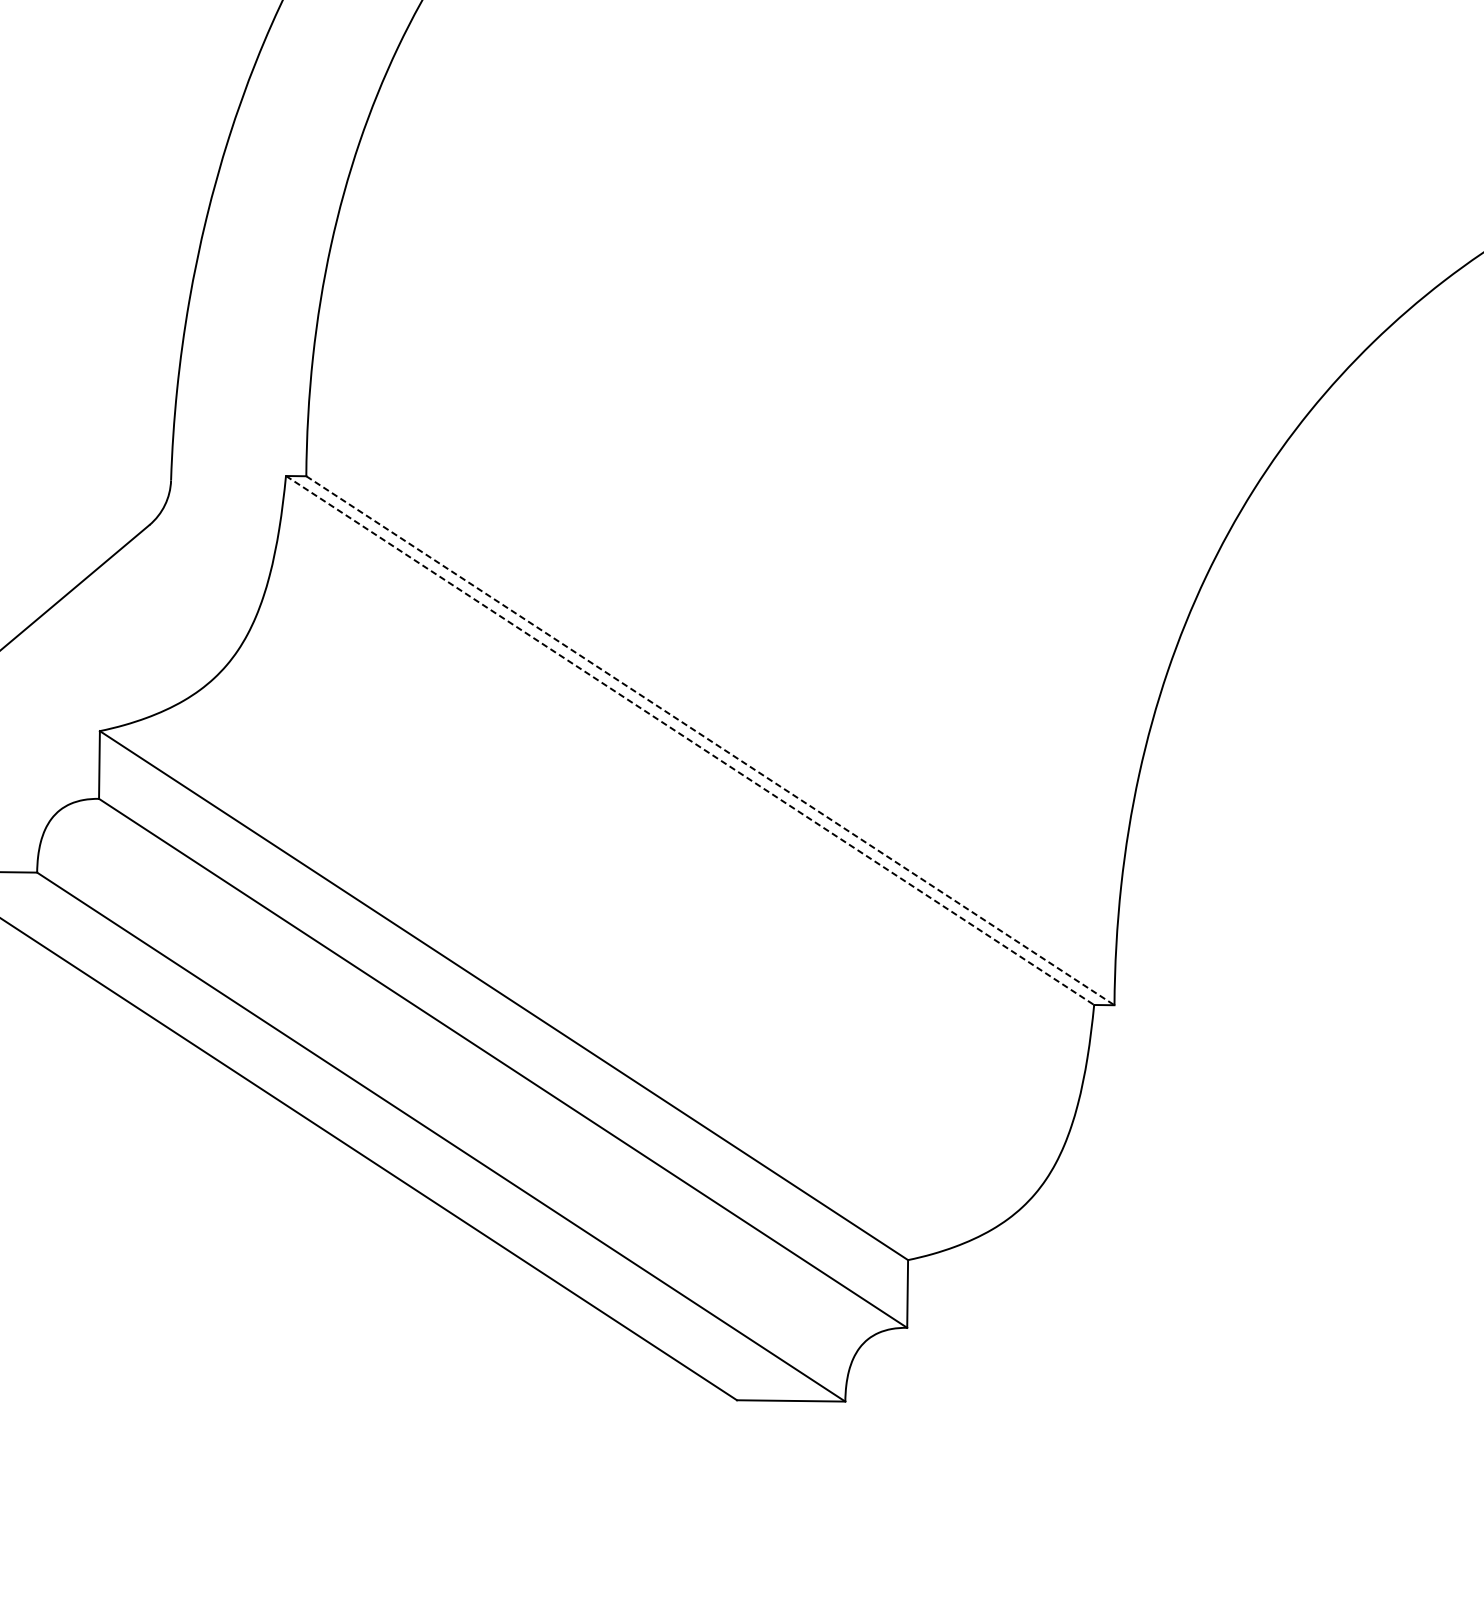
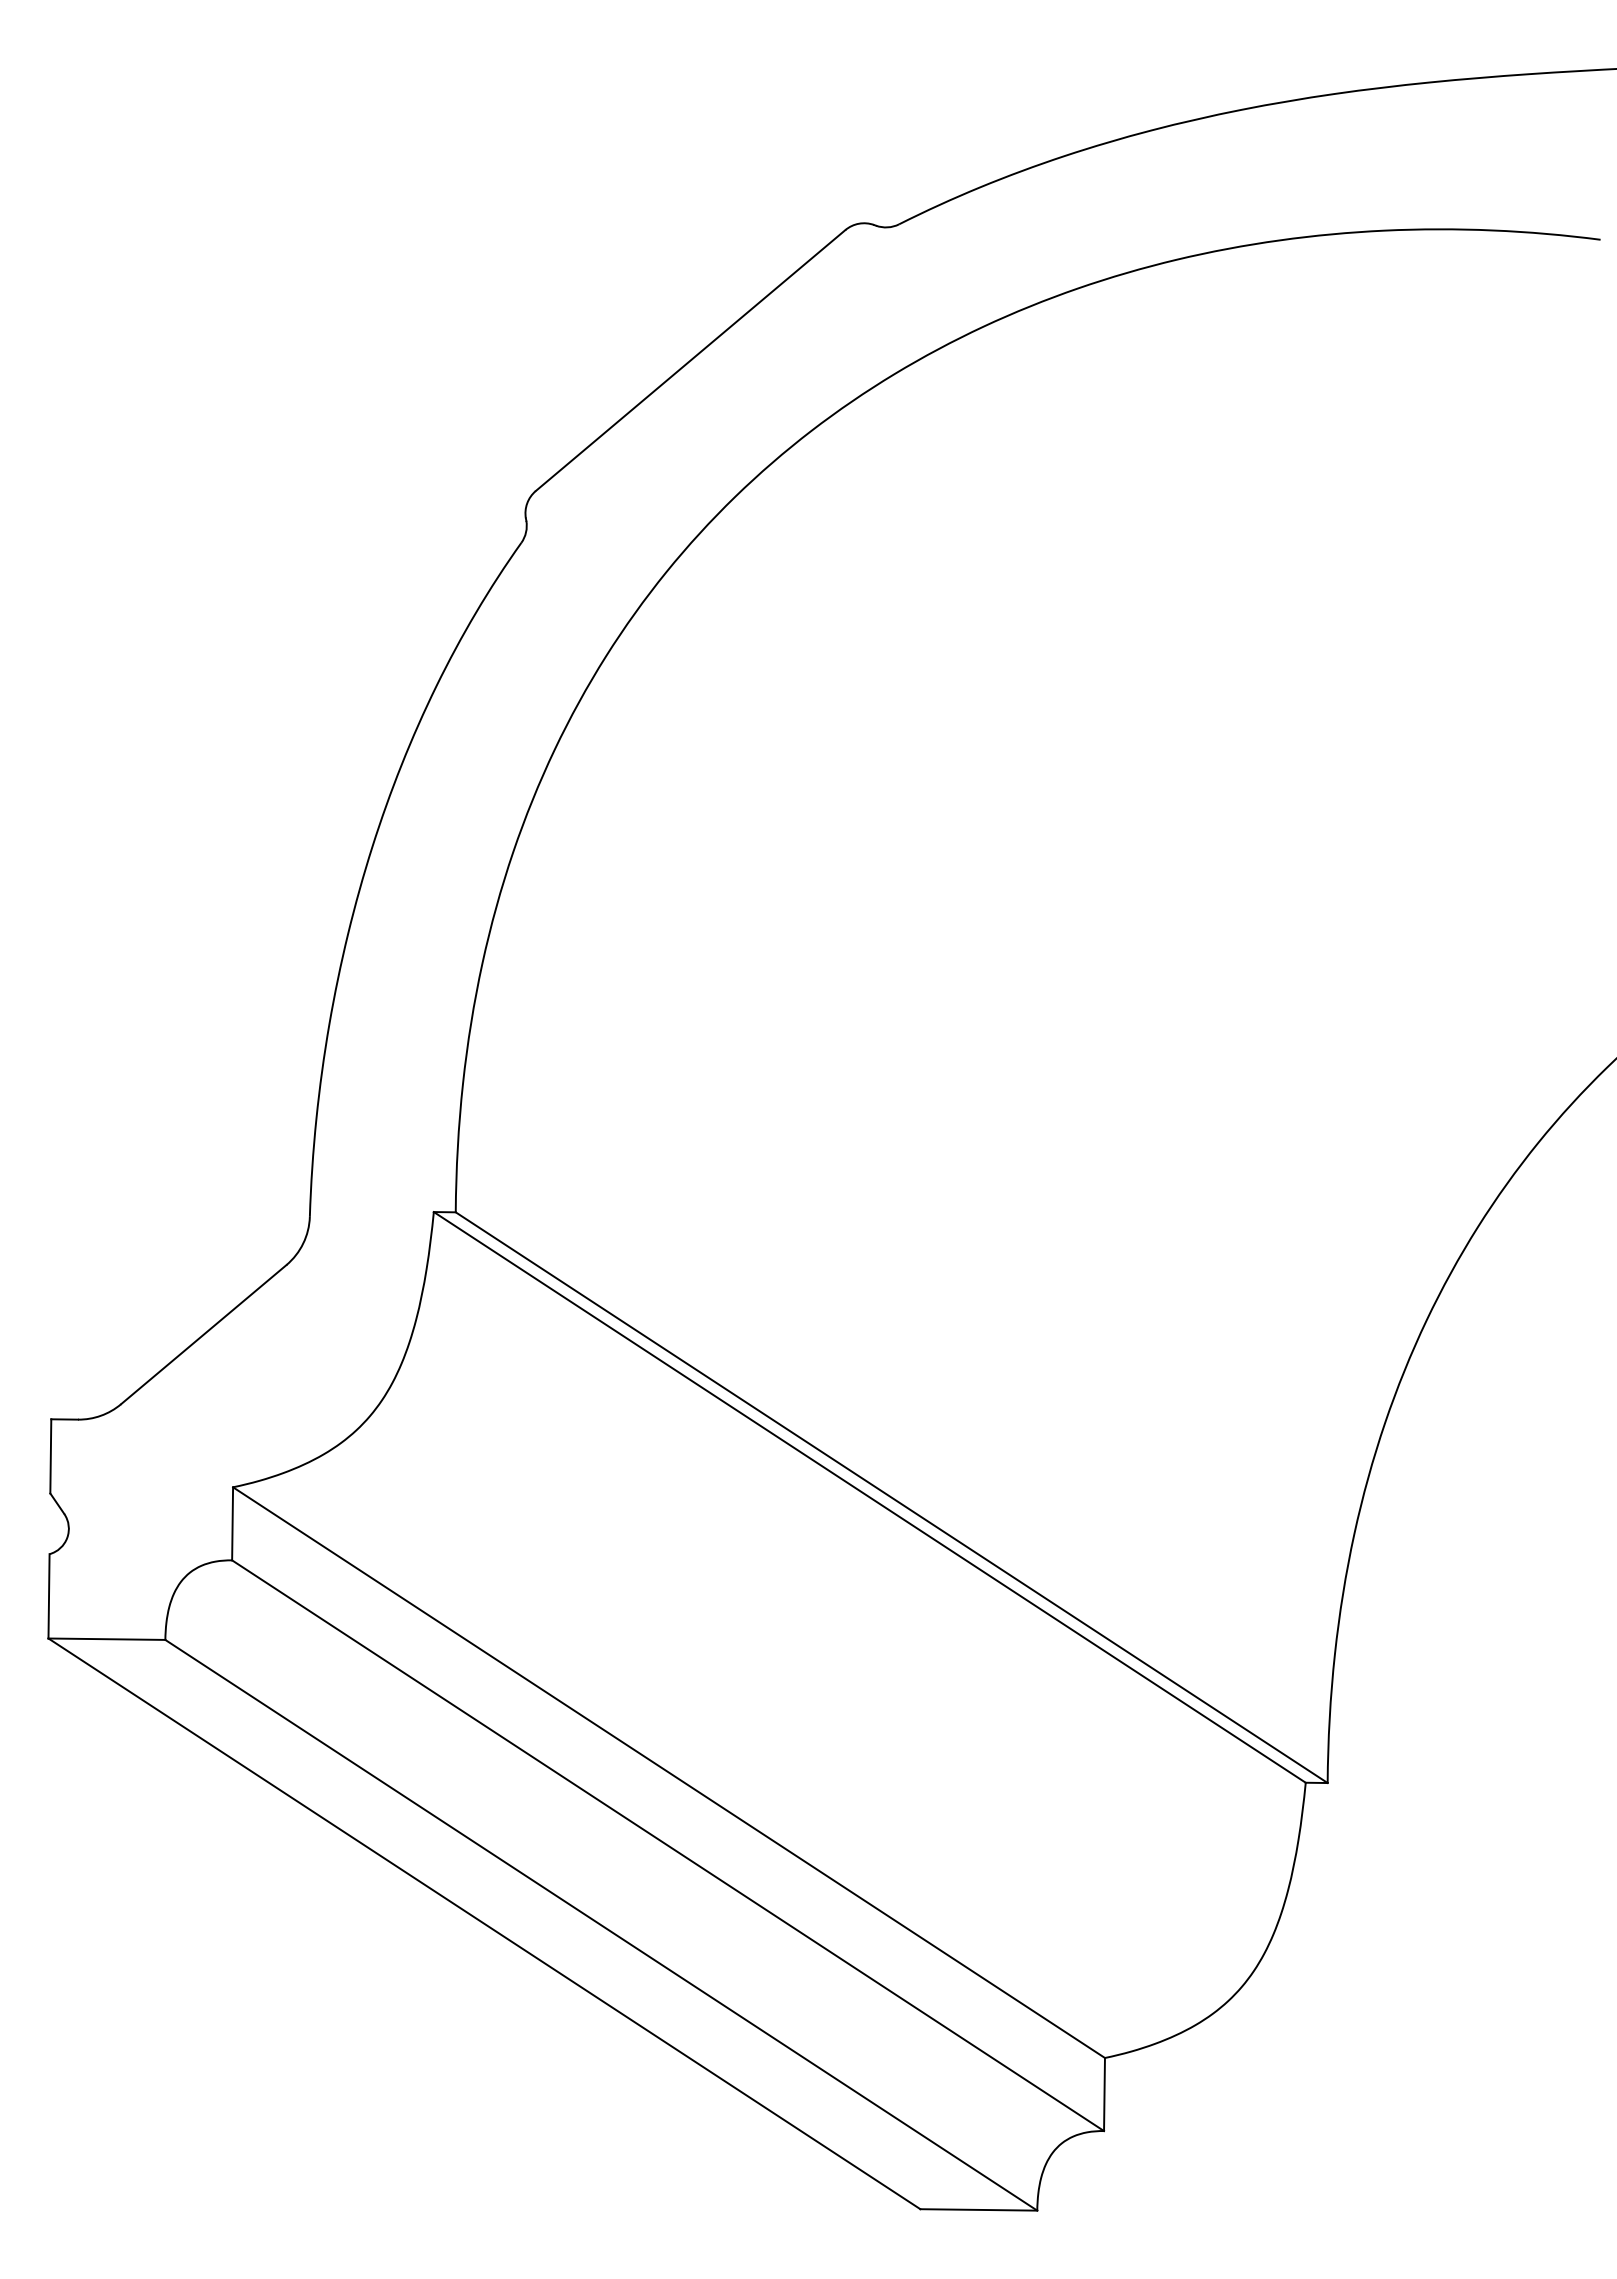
line: (690, 740) -> (870, 1497), dashed -> solid
line: (711, 740) -> (892, 1497), dashed -> solid

